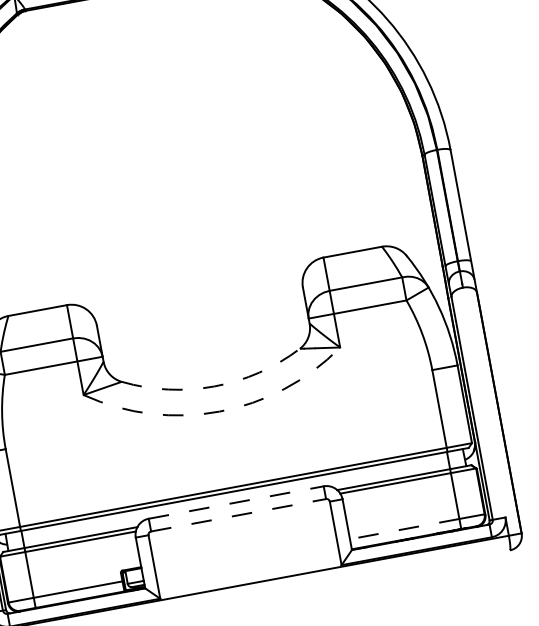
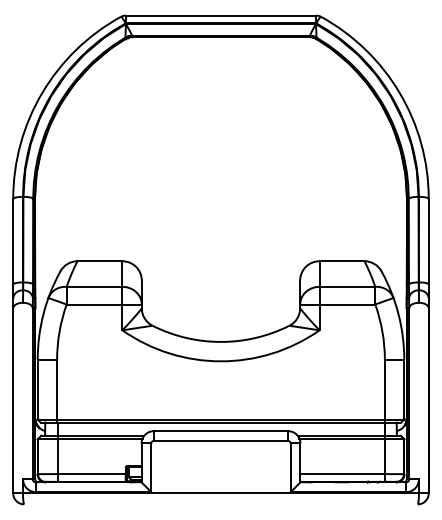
arc: (215, 385) -> (221, 341), dashed -> solid
arc: (220, 411) -> (221, 361), dashed -> solid
line: (236, 502) -> (221, 431), dashed -> solid
line: (239, 514) -> (221, 440), dashed -> solid
line: (403, 529) -> (341, 474), dashed -> solid

